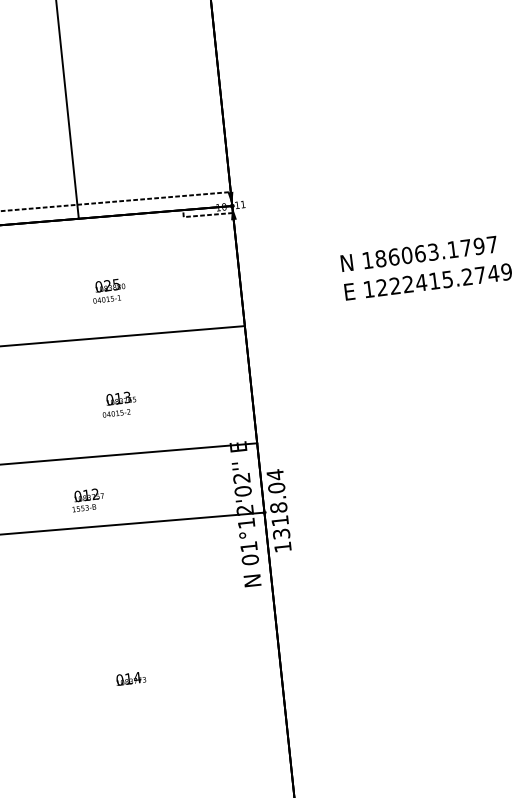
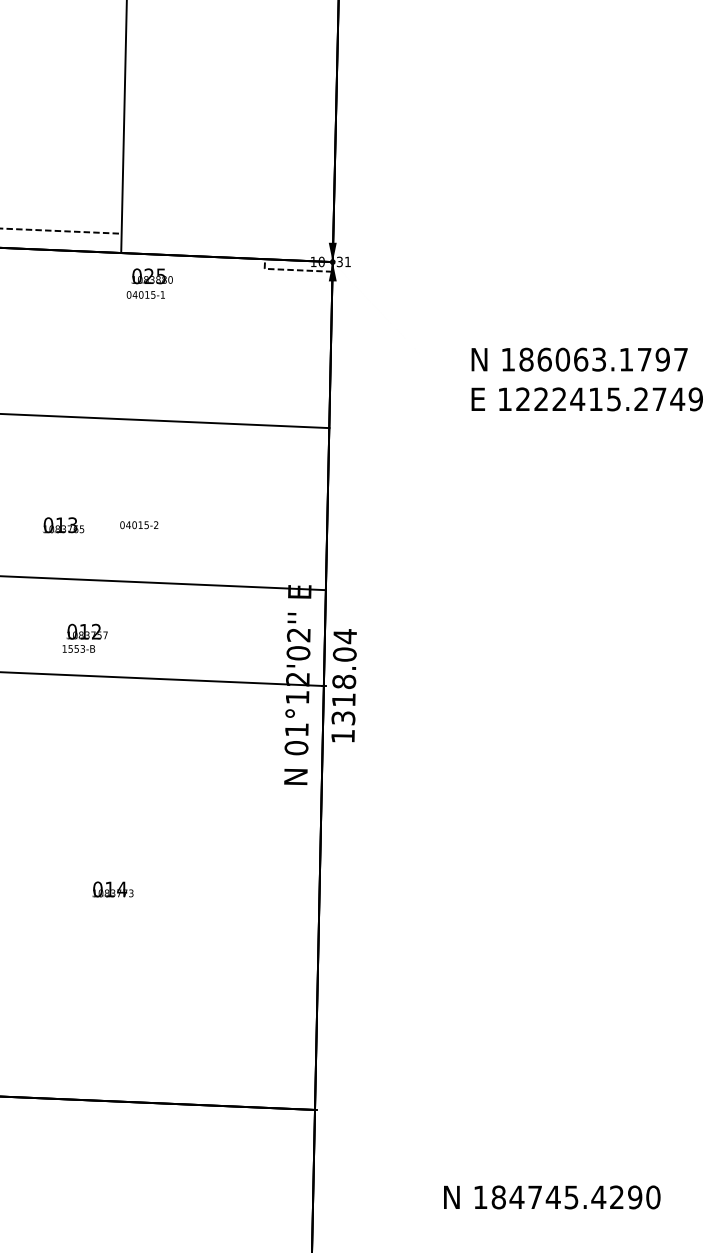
line: (154, 197) -> (227, 237), removed
text: (237, 204) -> (339, 261), 11 -> 31
text: (108, 290) -> (149, 283), moved
text: (120, 398) -> (63, 525), moved

